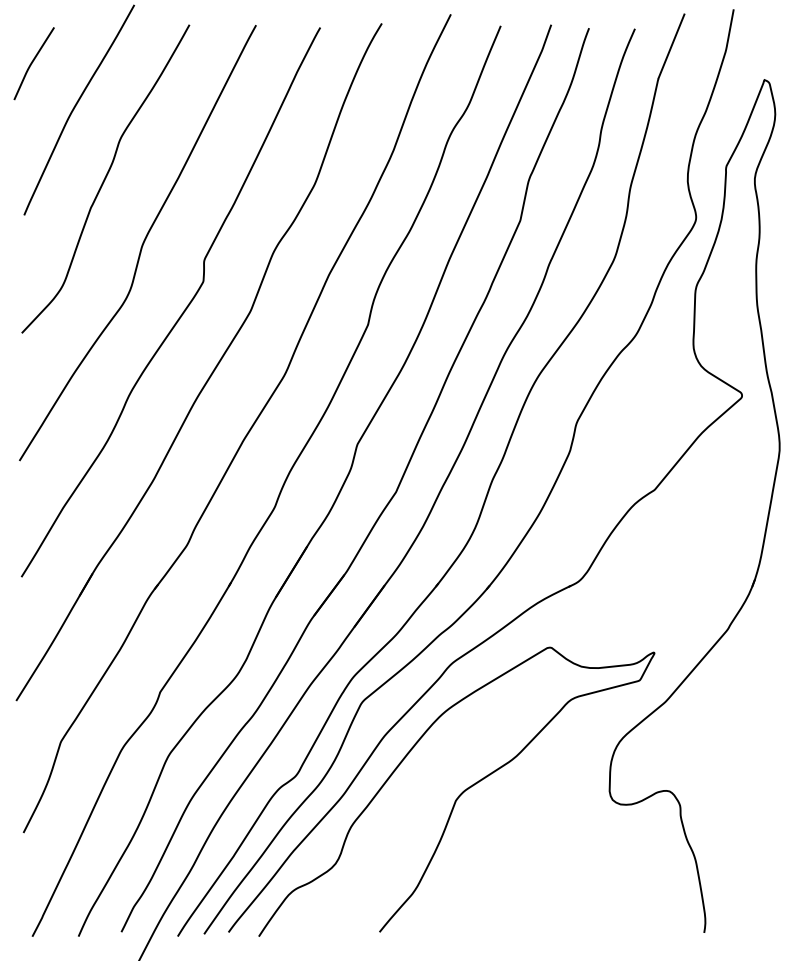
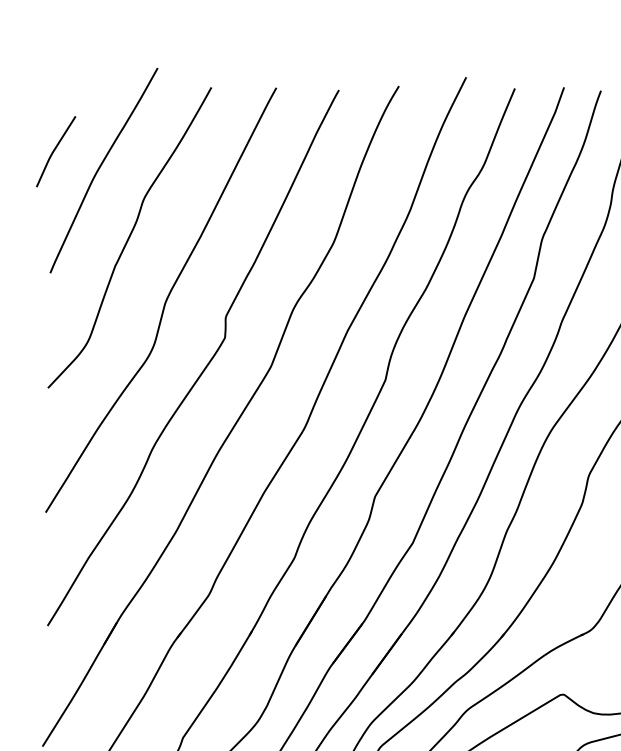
curve: (33, 62) -> (55, 150), moved

